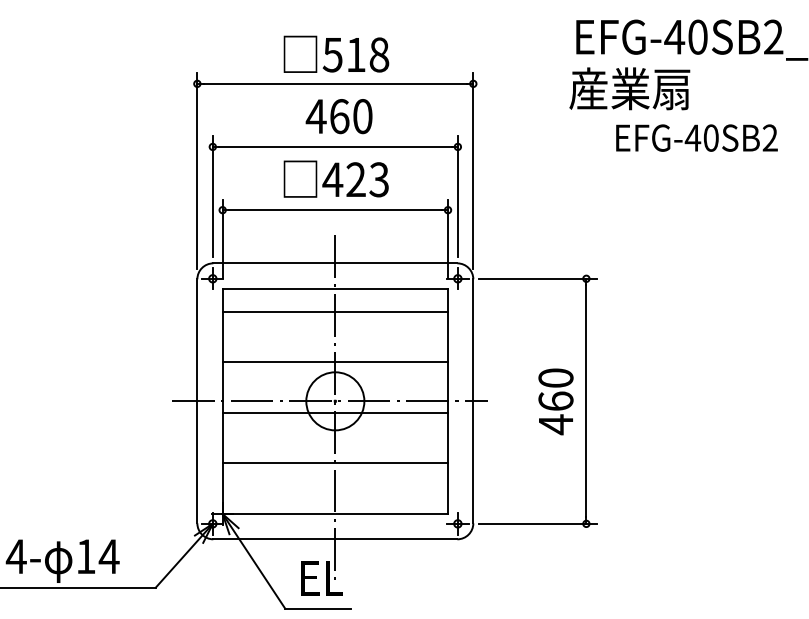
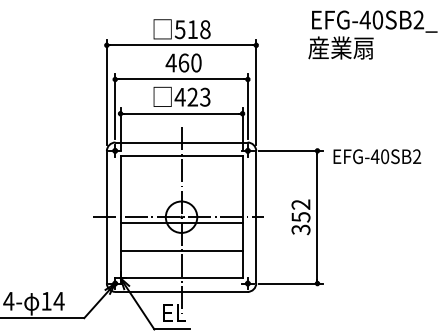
text: (697, 137) -> (377, 156), moved
line: (335, 311) -> (181, 168), removed
line: (335, 363) -> (181, 196), removed
text: (555, 401) -> (300, 217), 460 -> 352

